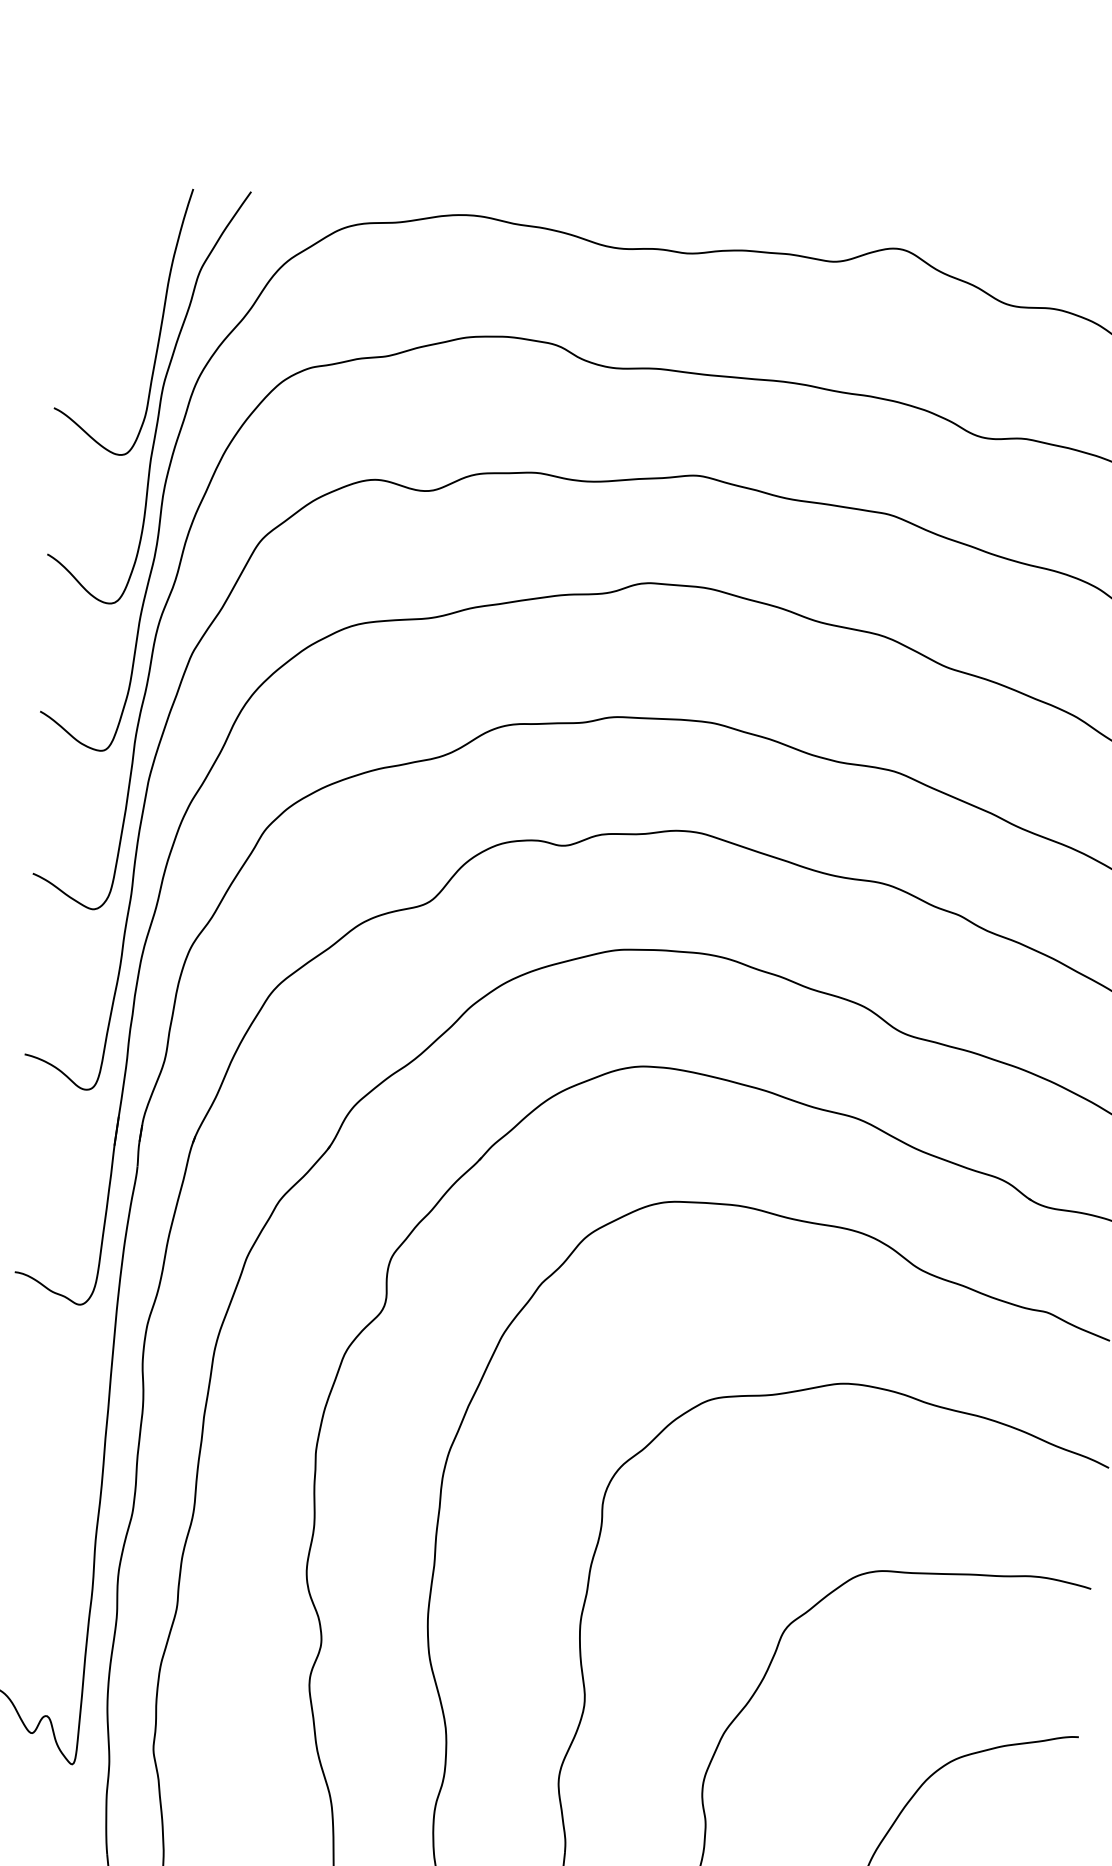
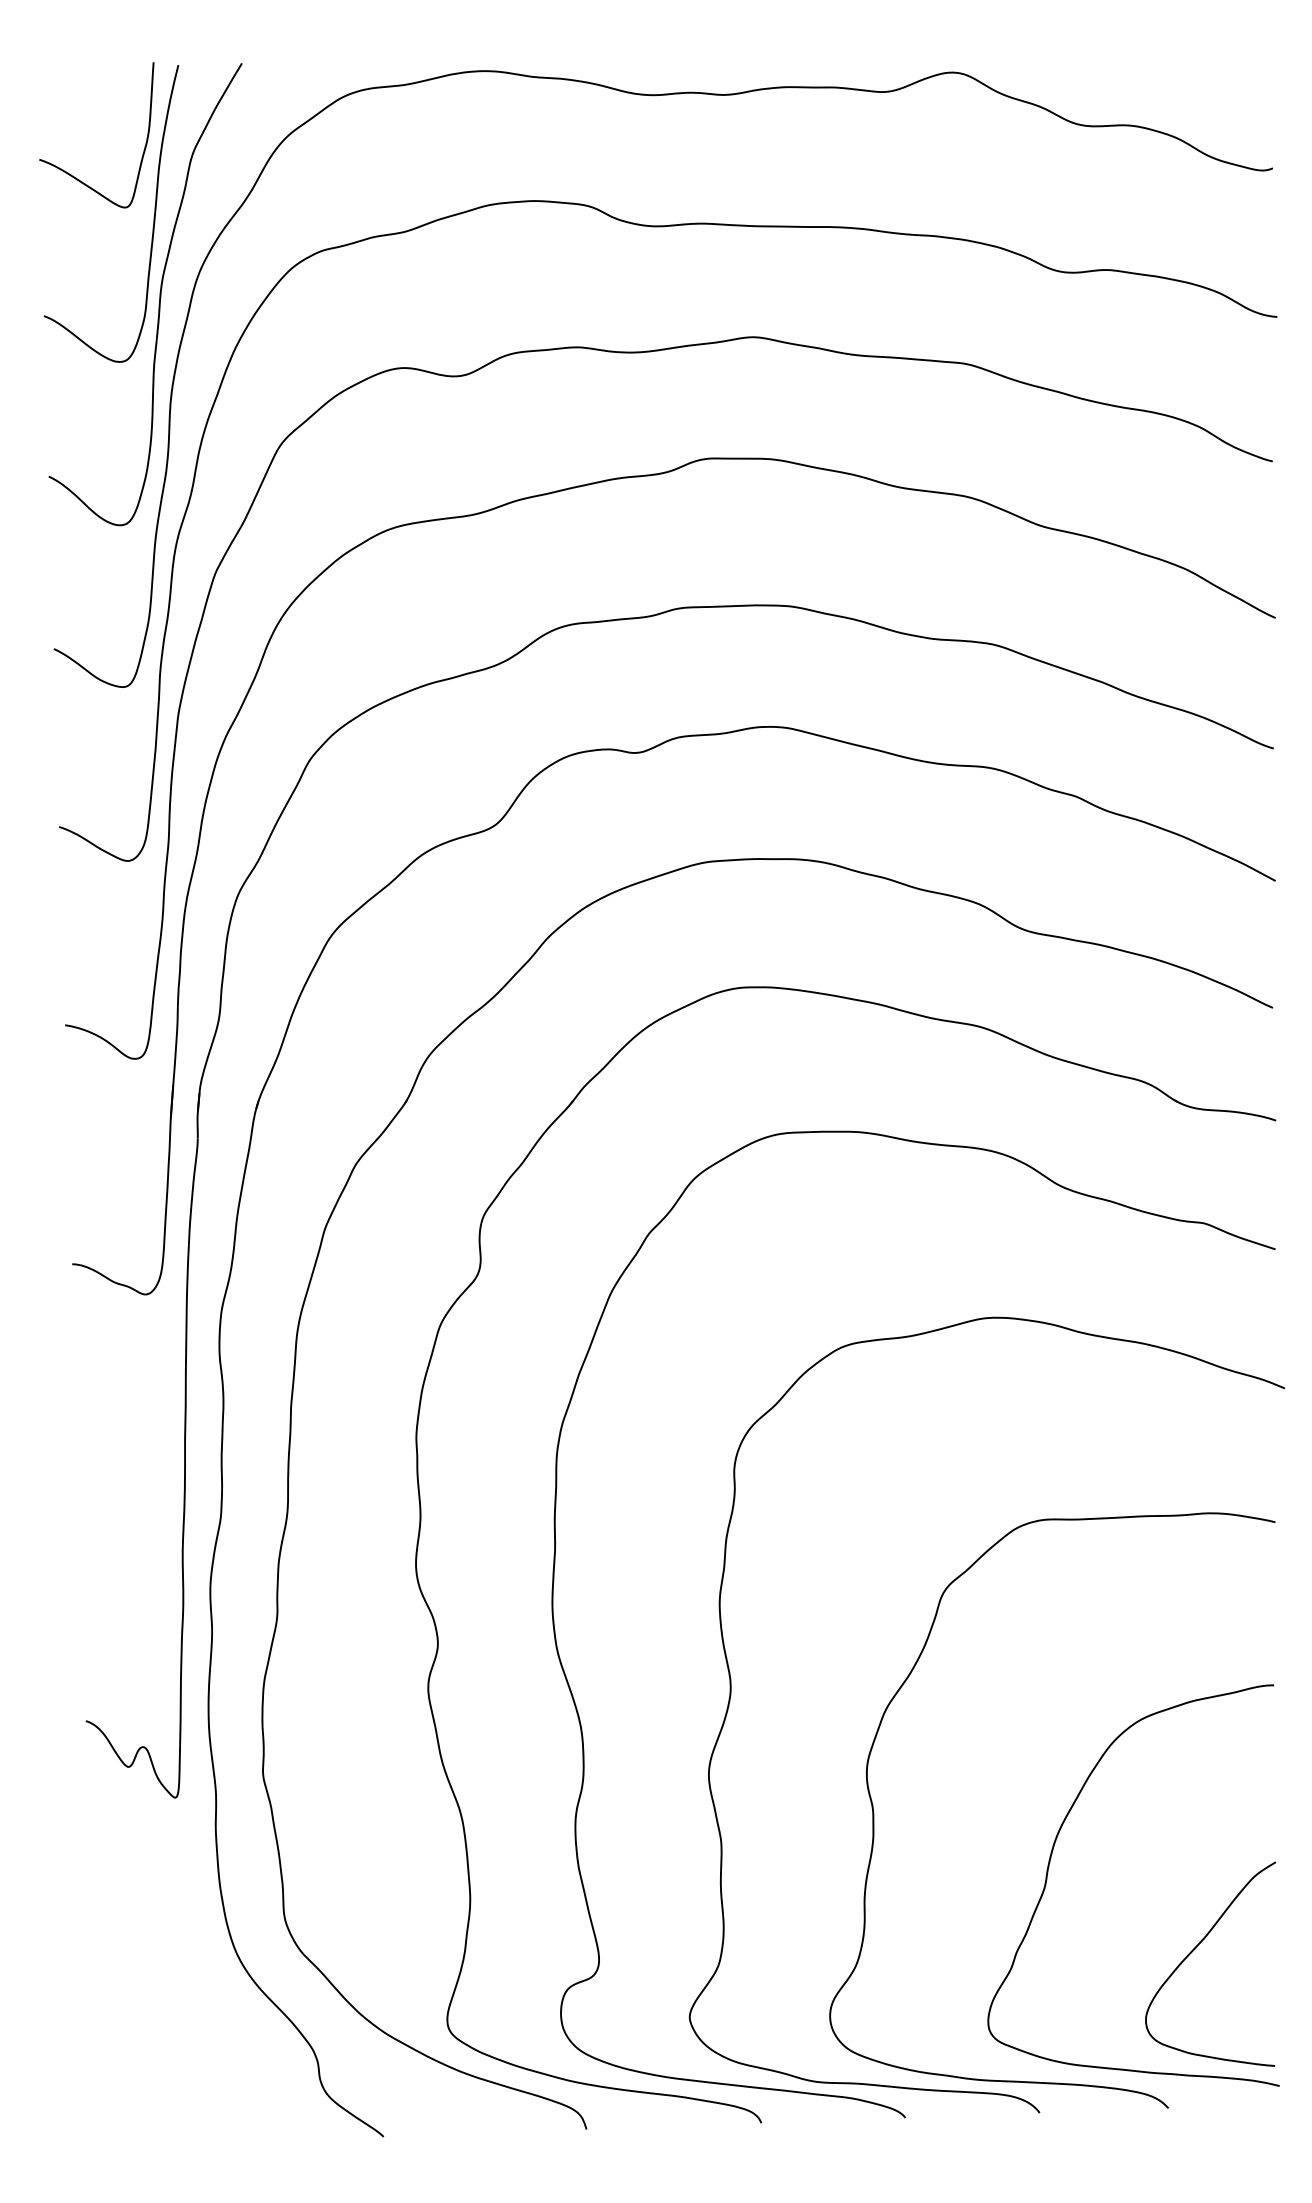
curve: (88, 281) -> (71, 174), added

